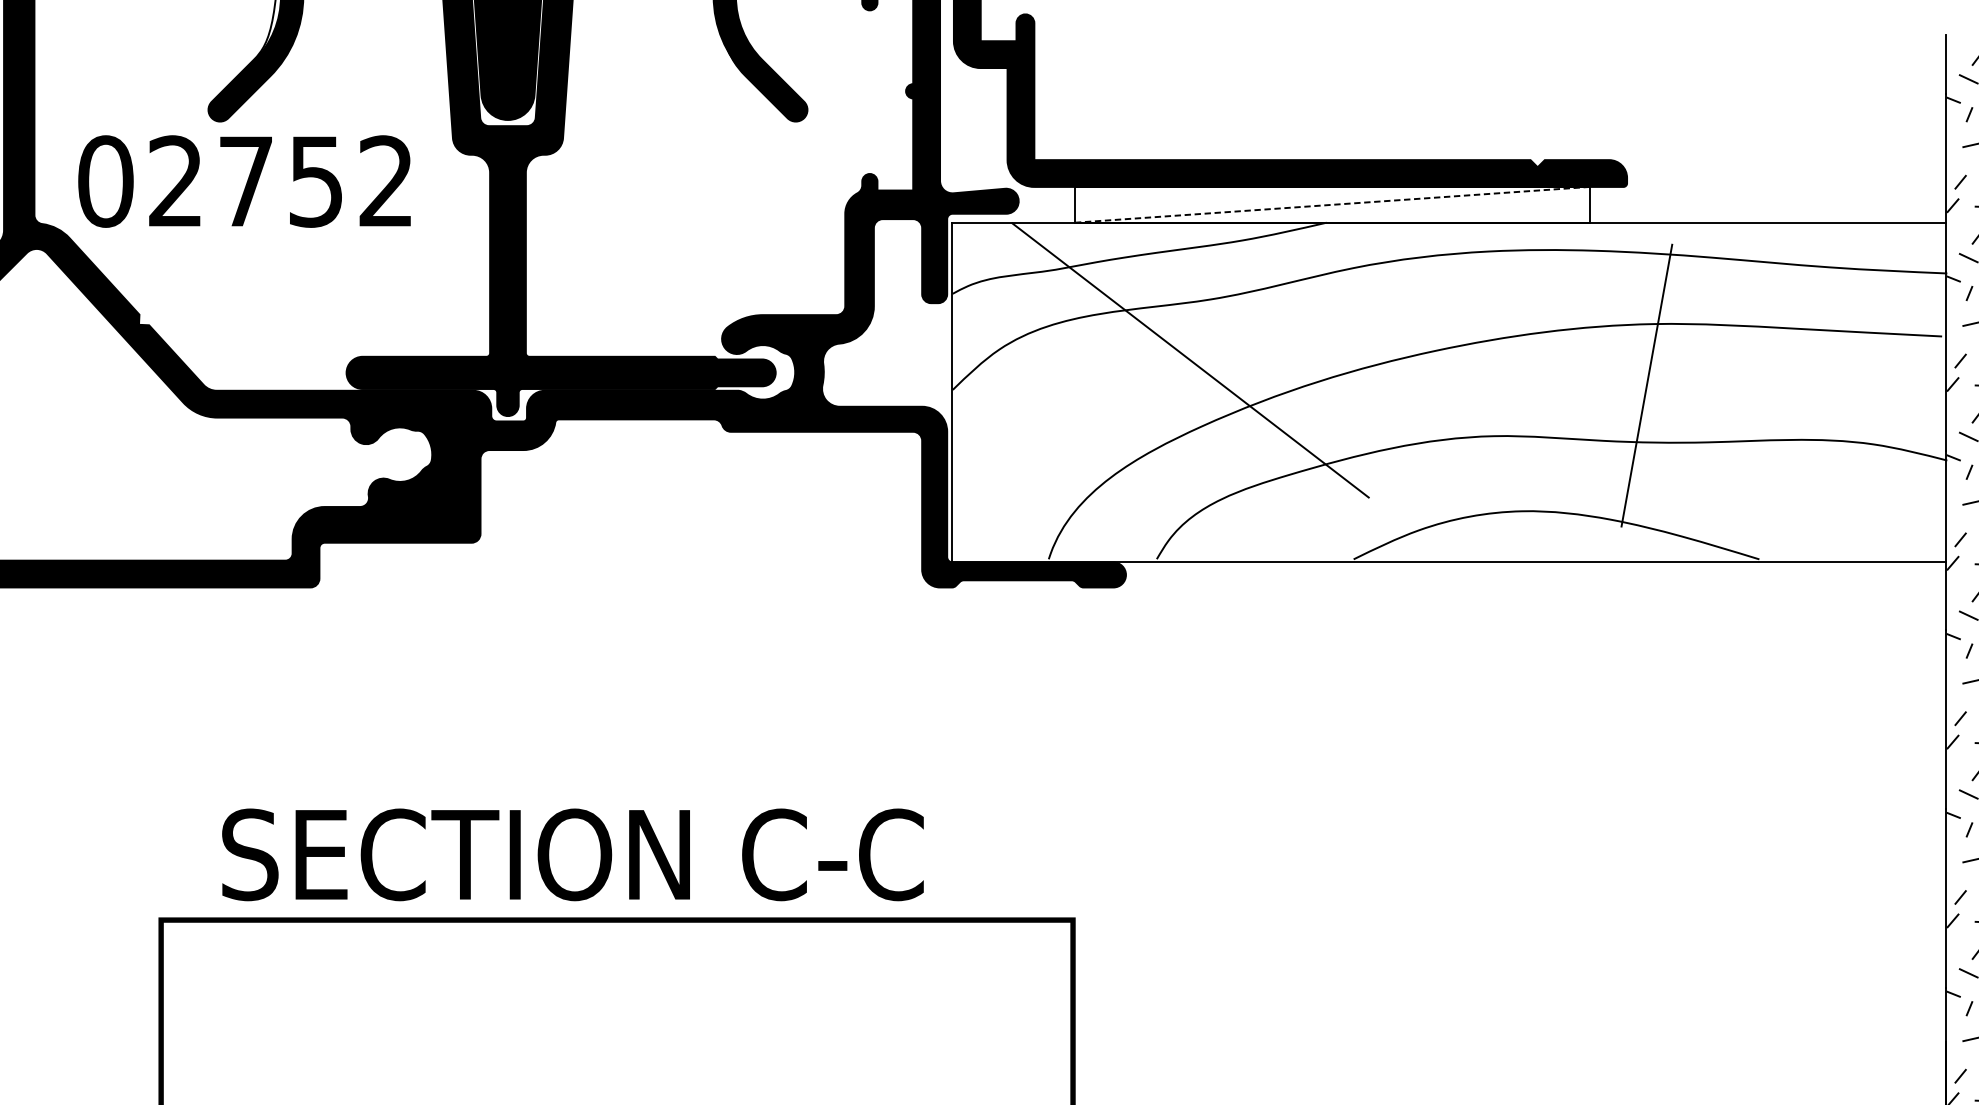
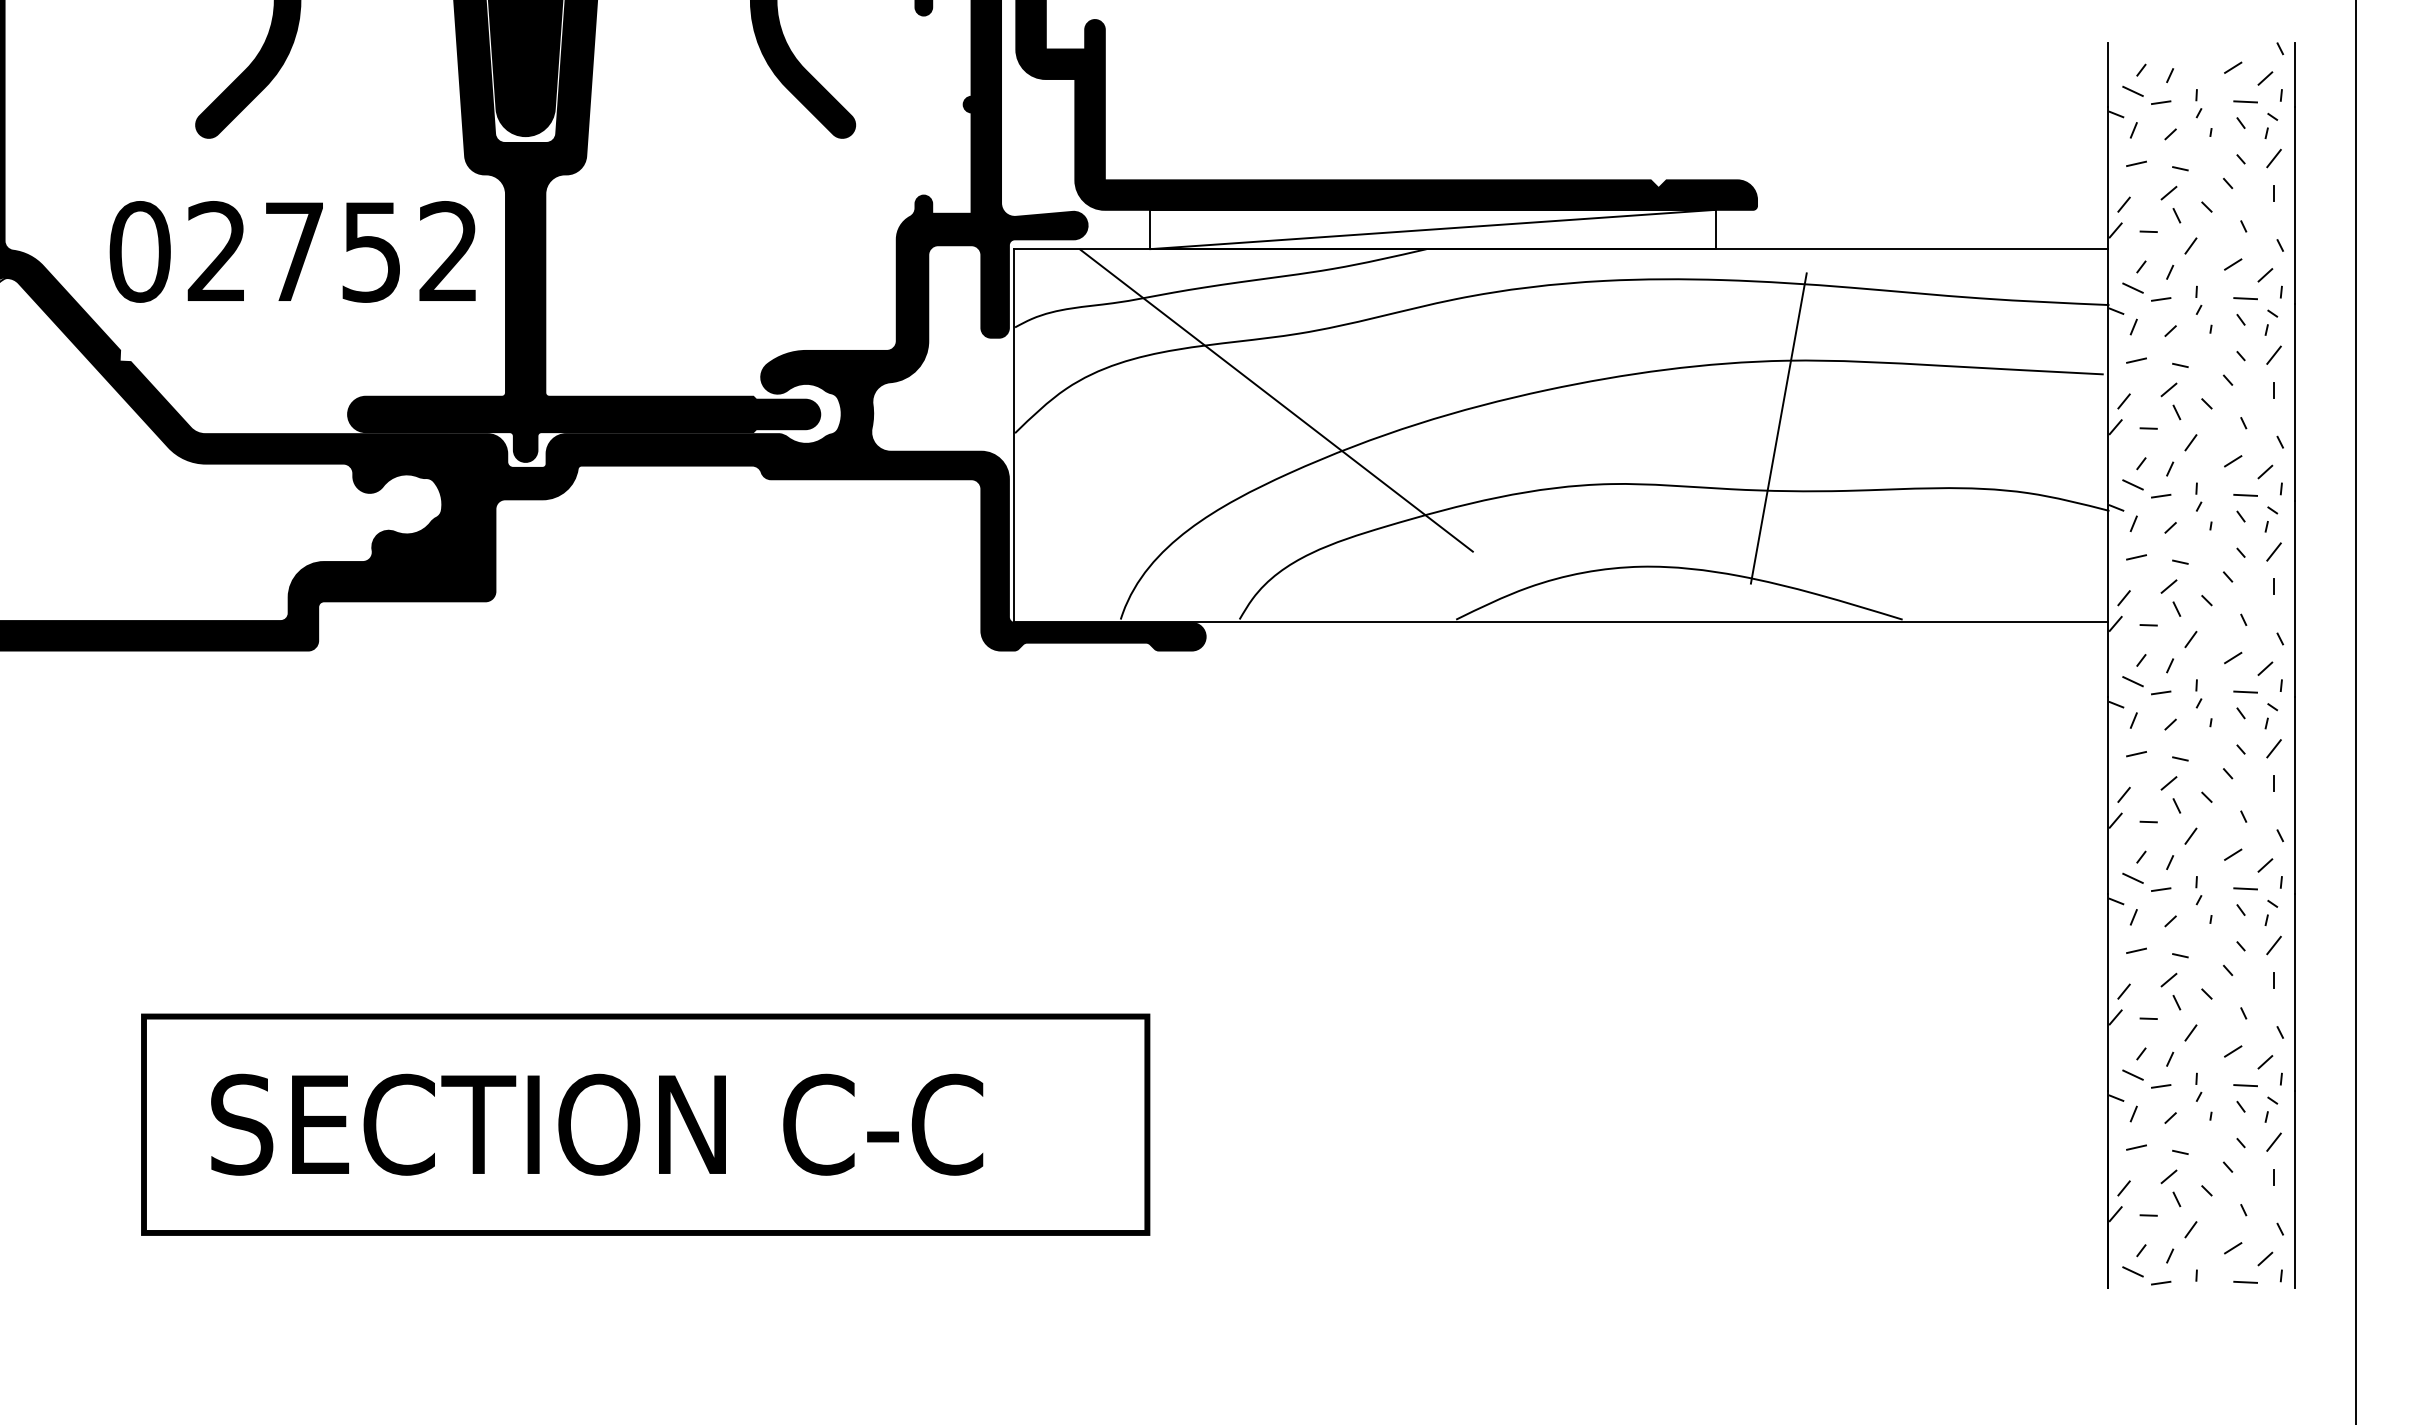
text: (244, 181) -> (292, 251), moved
line: (1332, 204) -> (1432, 229), dashed -> solid
text: (573, 854) -> (597, 1124), moved

